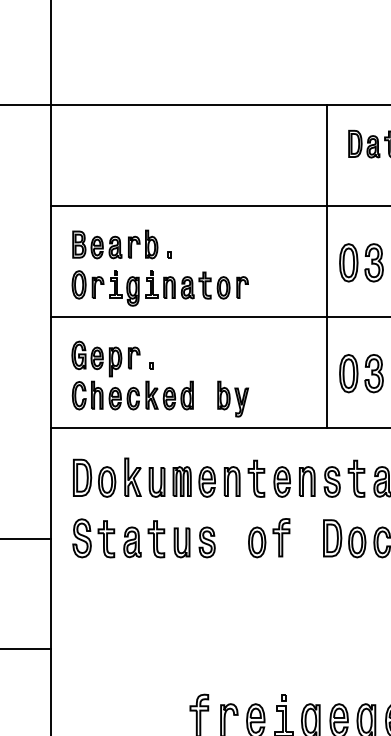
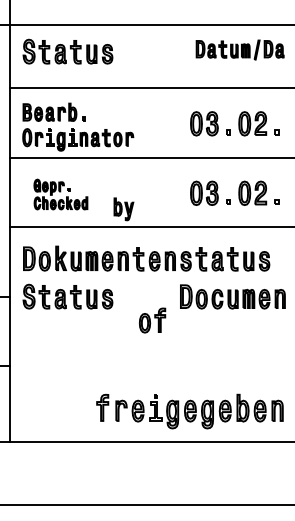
part: (143, 147) -> (67, 51), added
line: (326, 267) -> (182, 126), removed
part: (132, 375) -> (60, 194), size x0.7
part: (269, 538) -> (152, 320), moved

